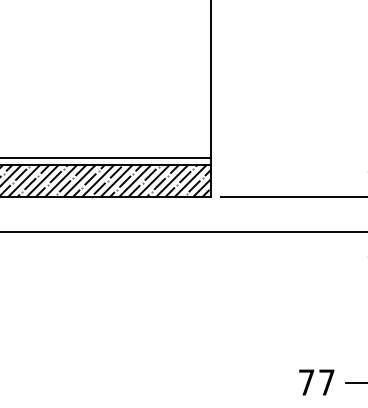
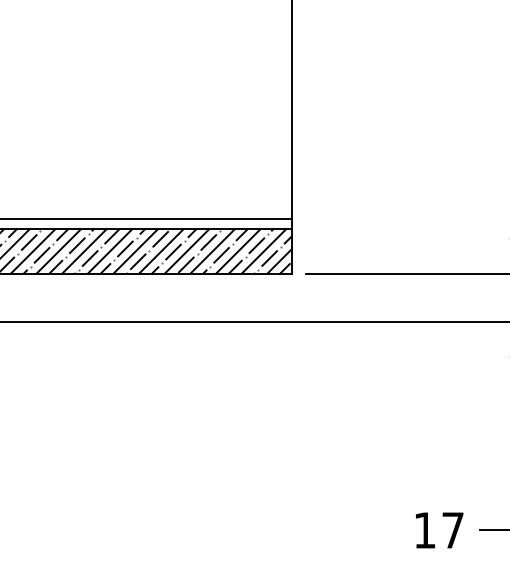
text: (306, 382) -> (424, 530), 77 -> 17

